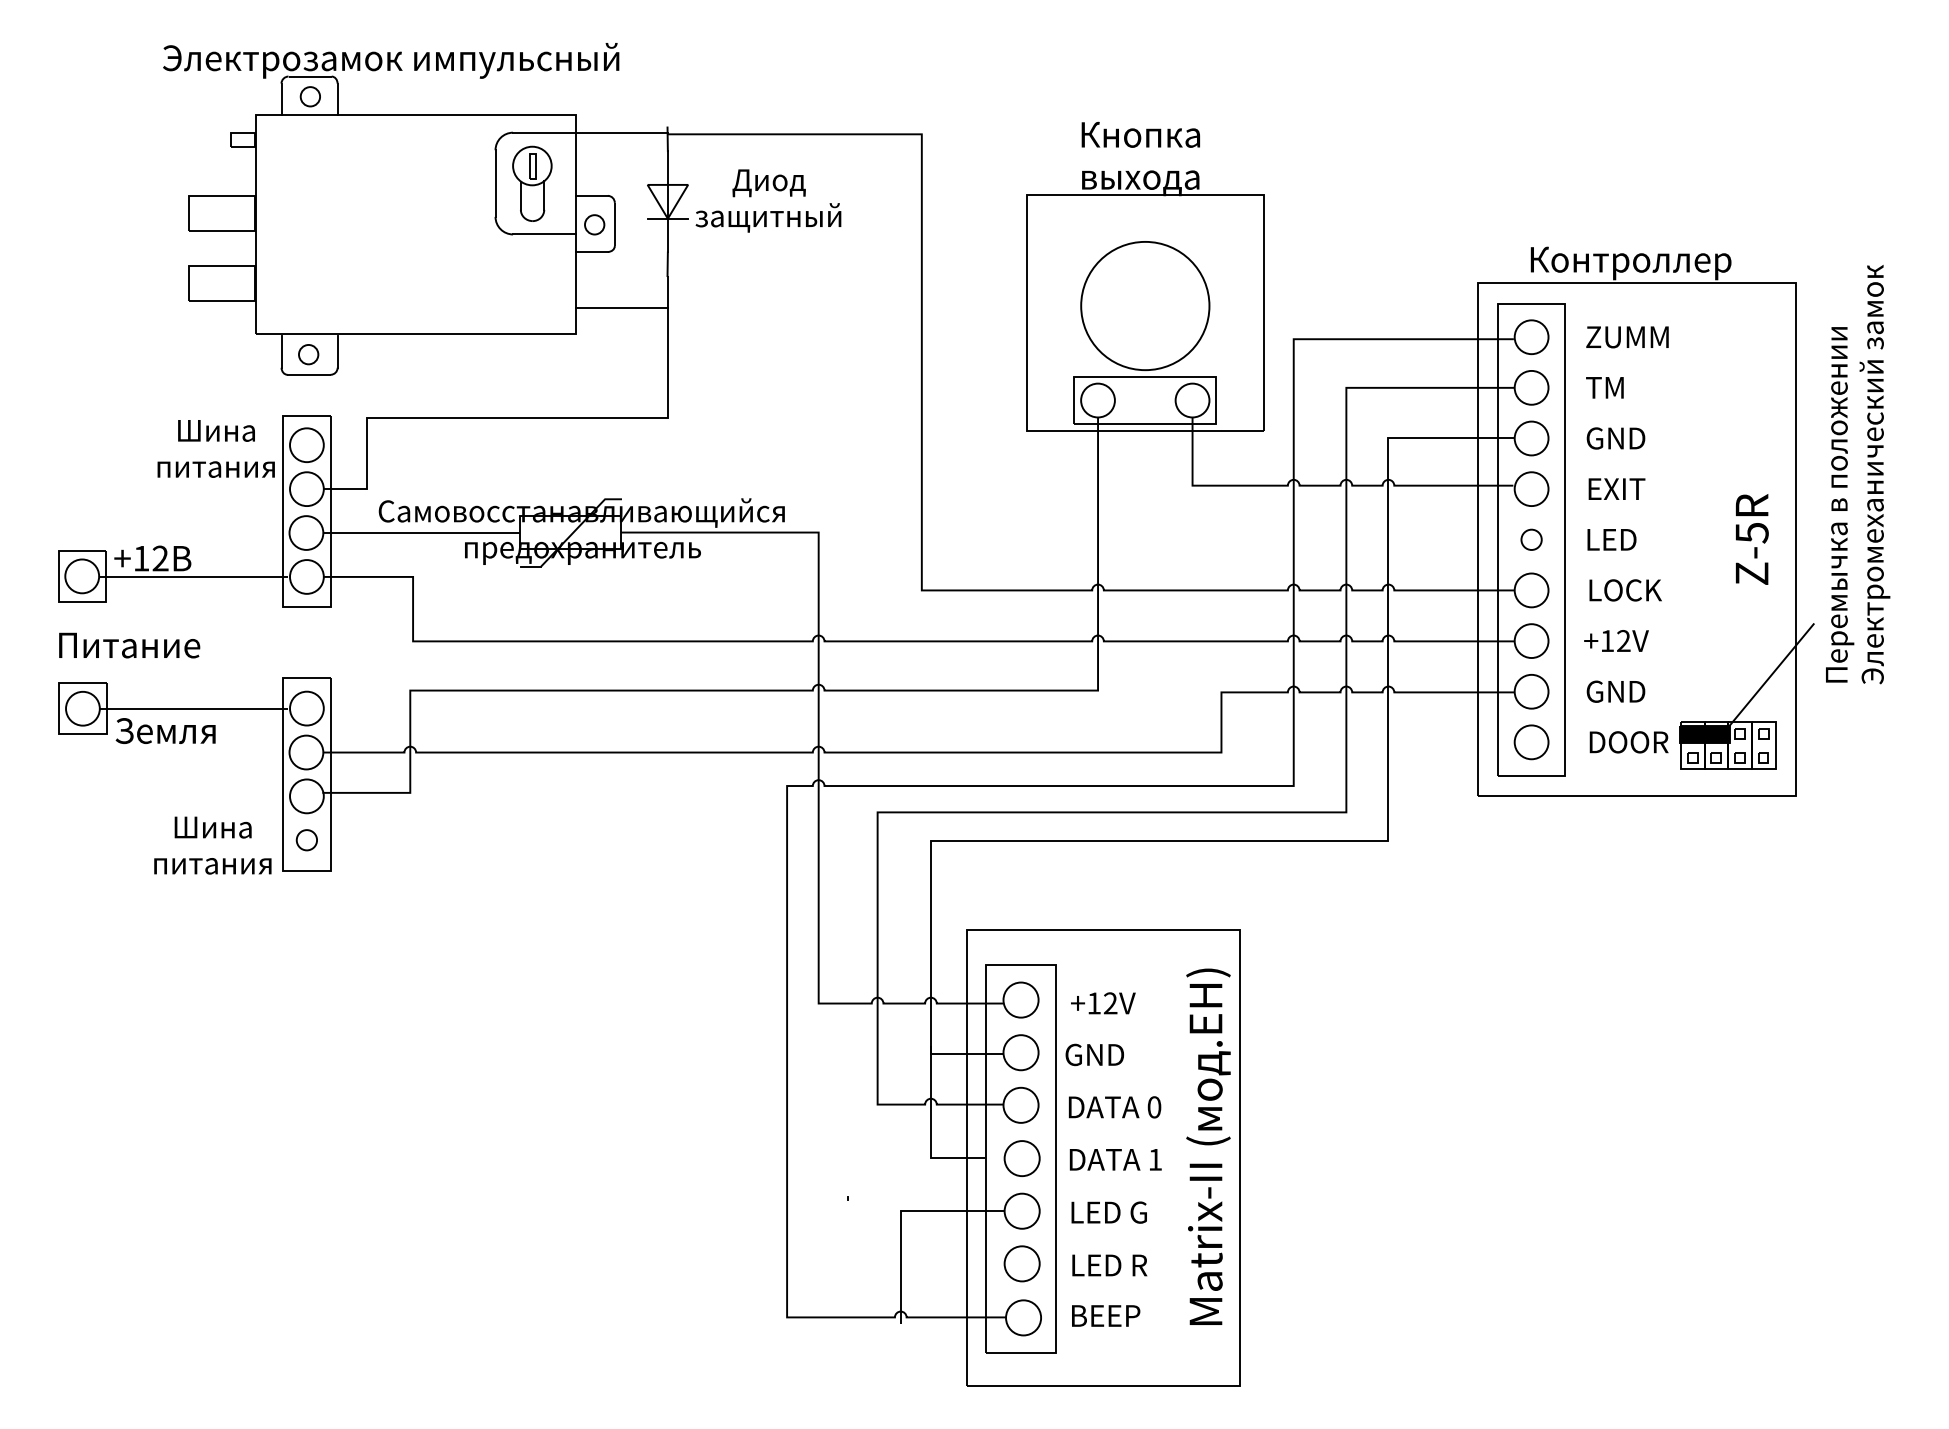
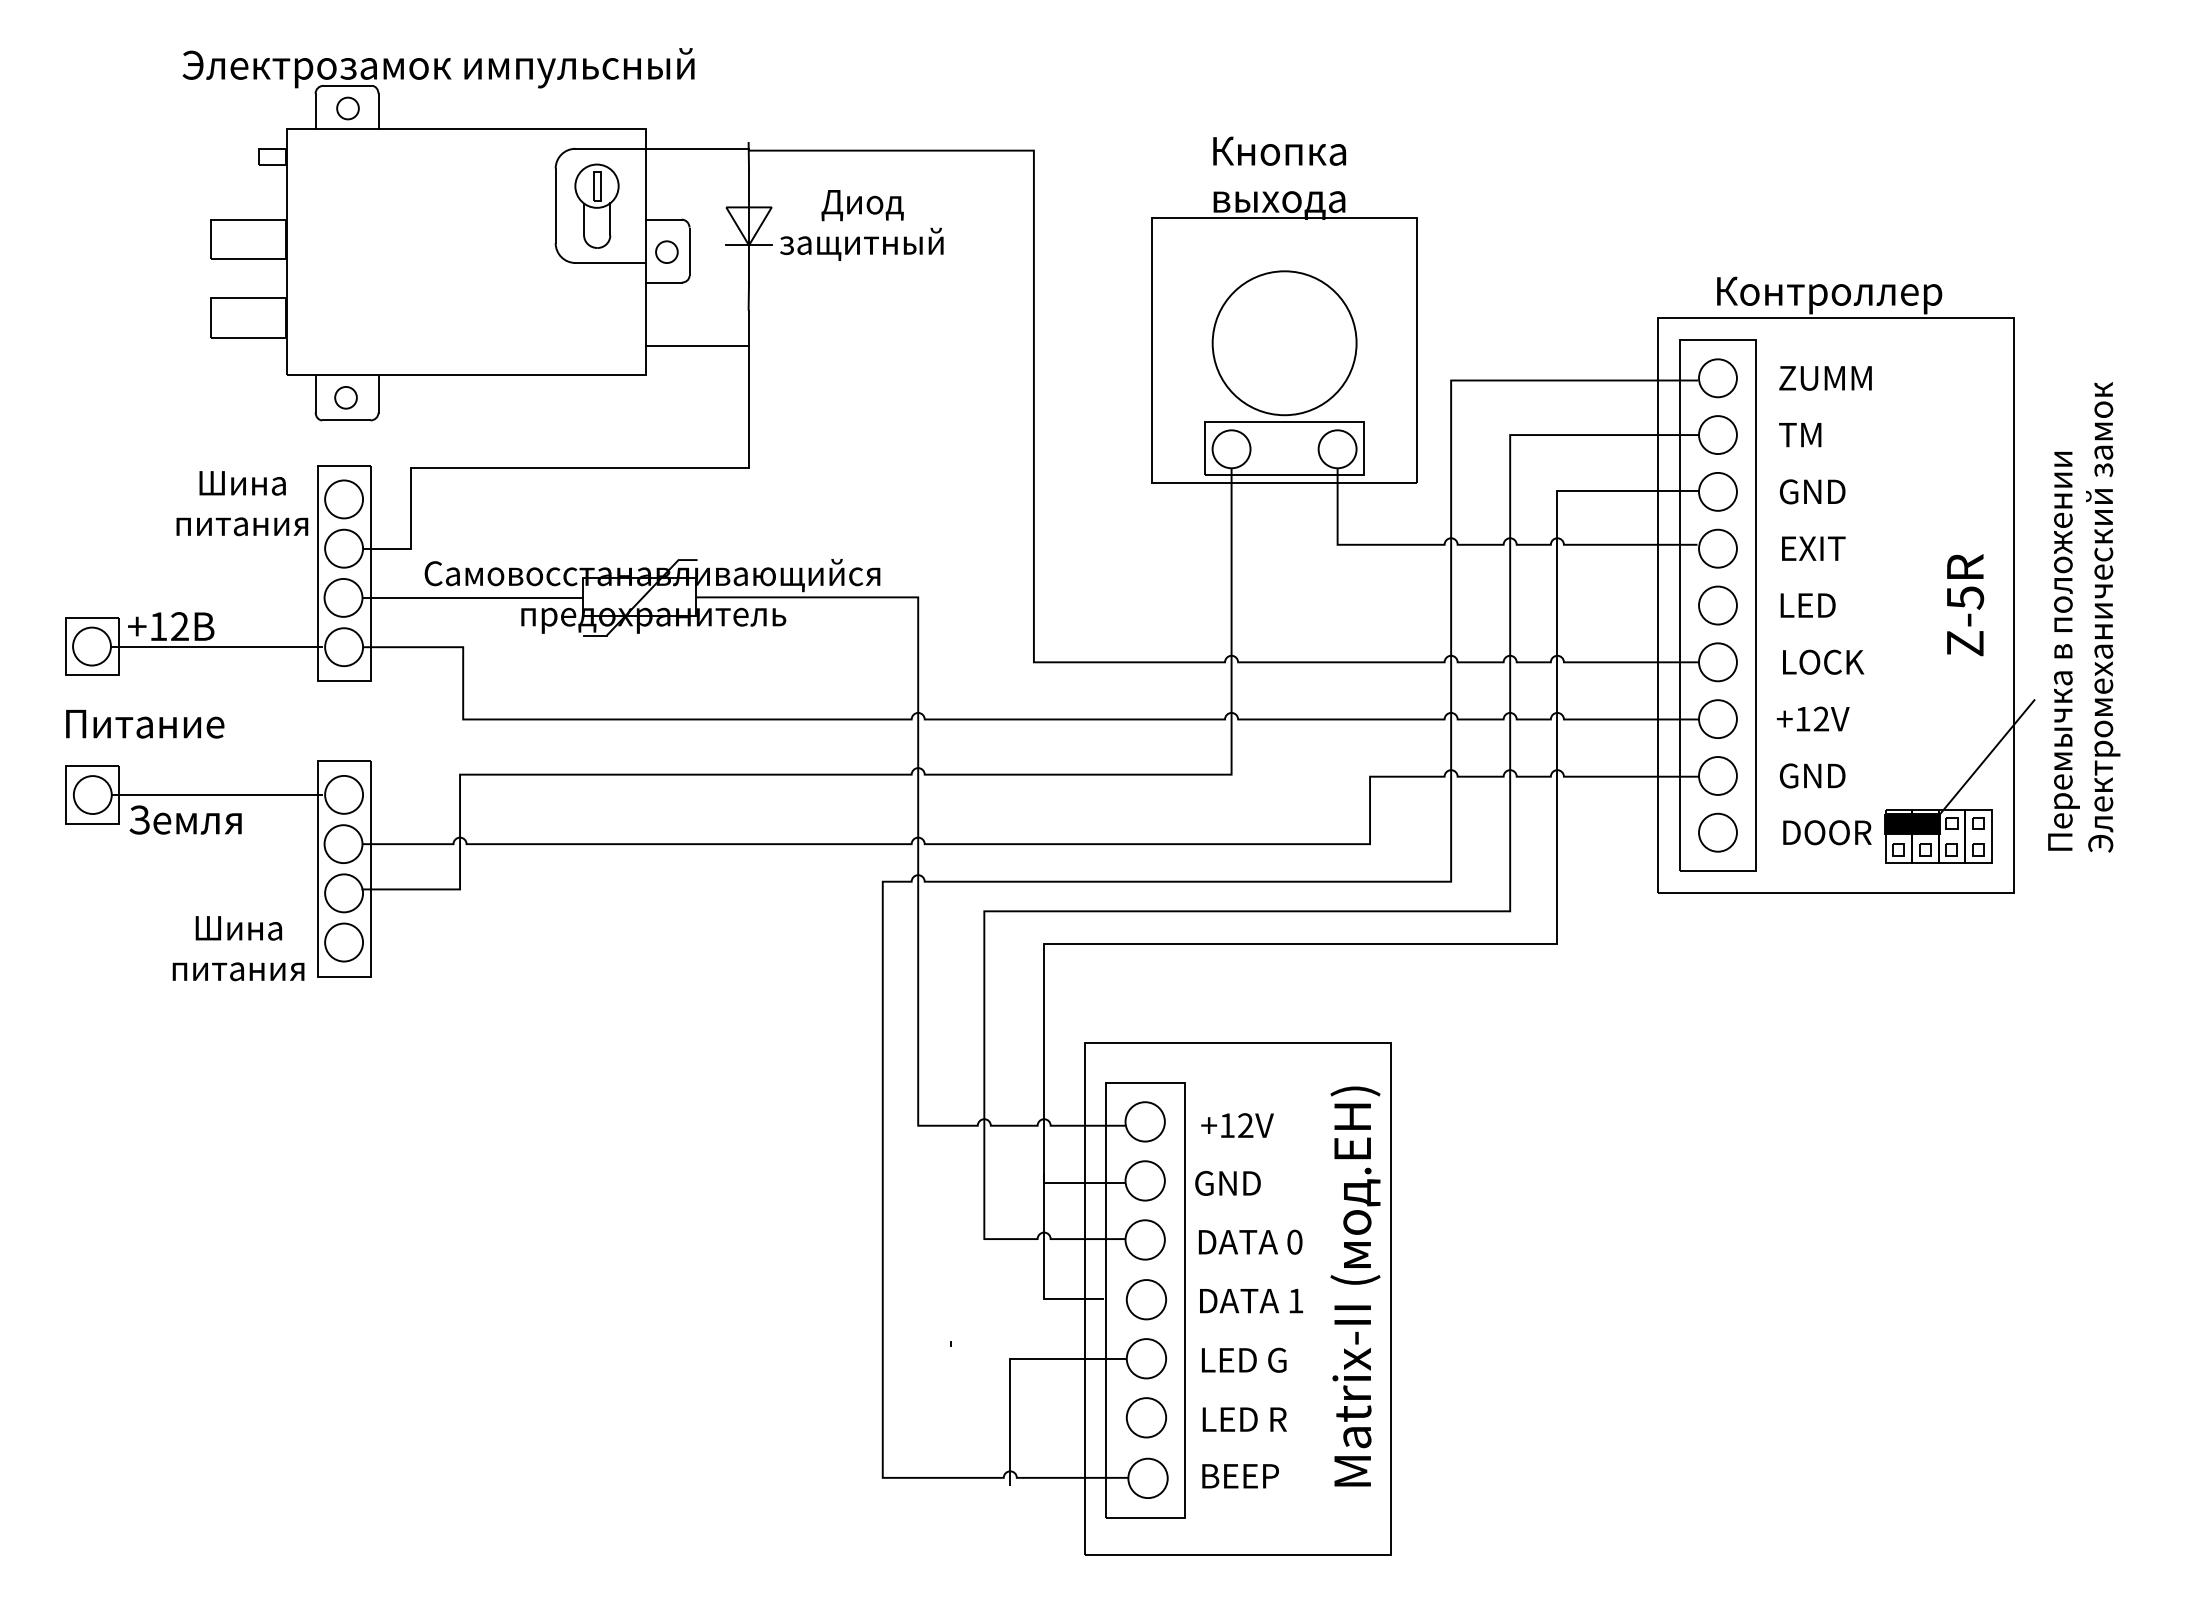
text: (1858, 474) -> (2084, 617), moved
circle: (1531, 539) -> (1717, 605), size x1.67
circle: (307, 840) -> (344, 942), size x1.67

